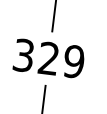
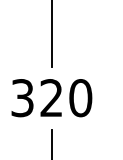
text: (73, 62) -> (80, 98), 329 -> 320

